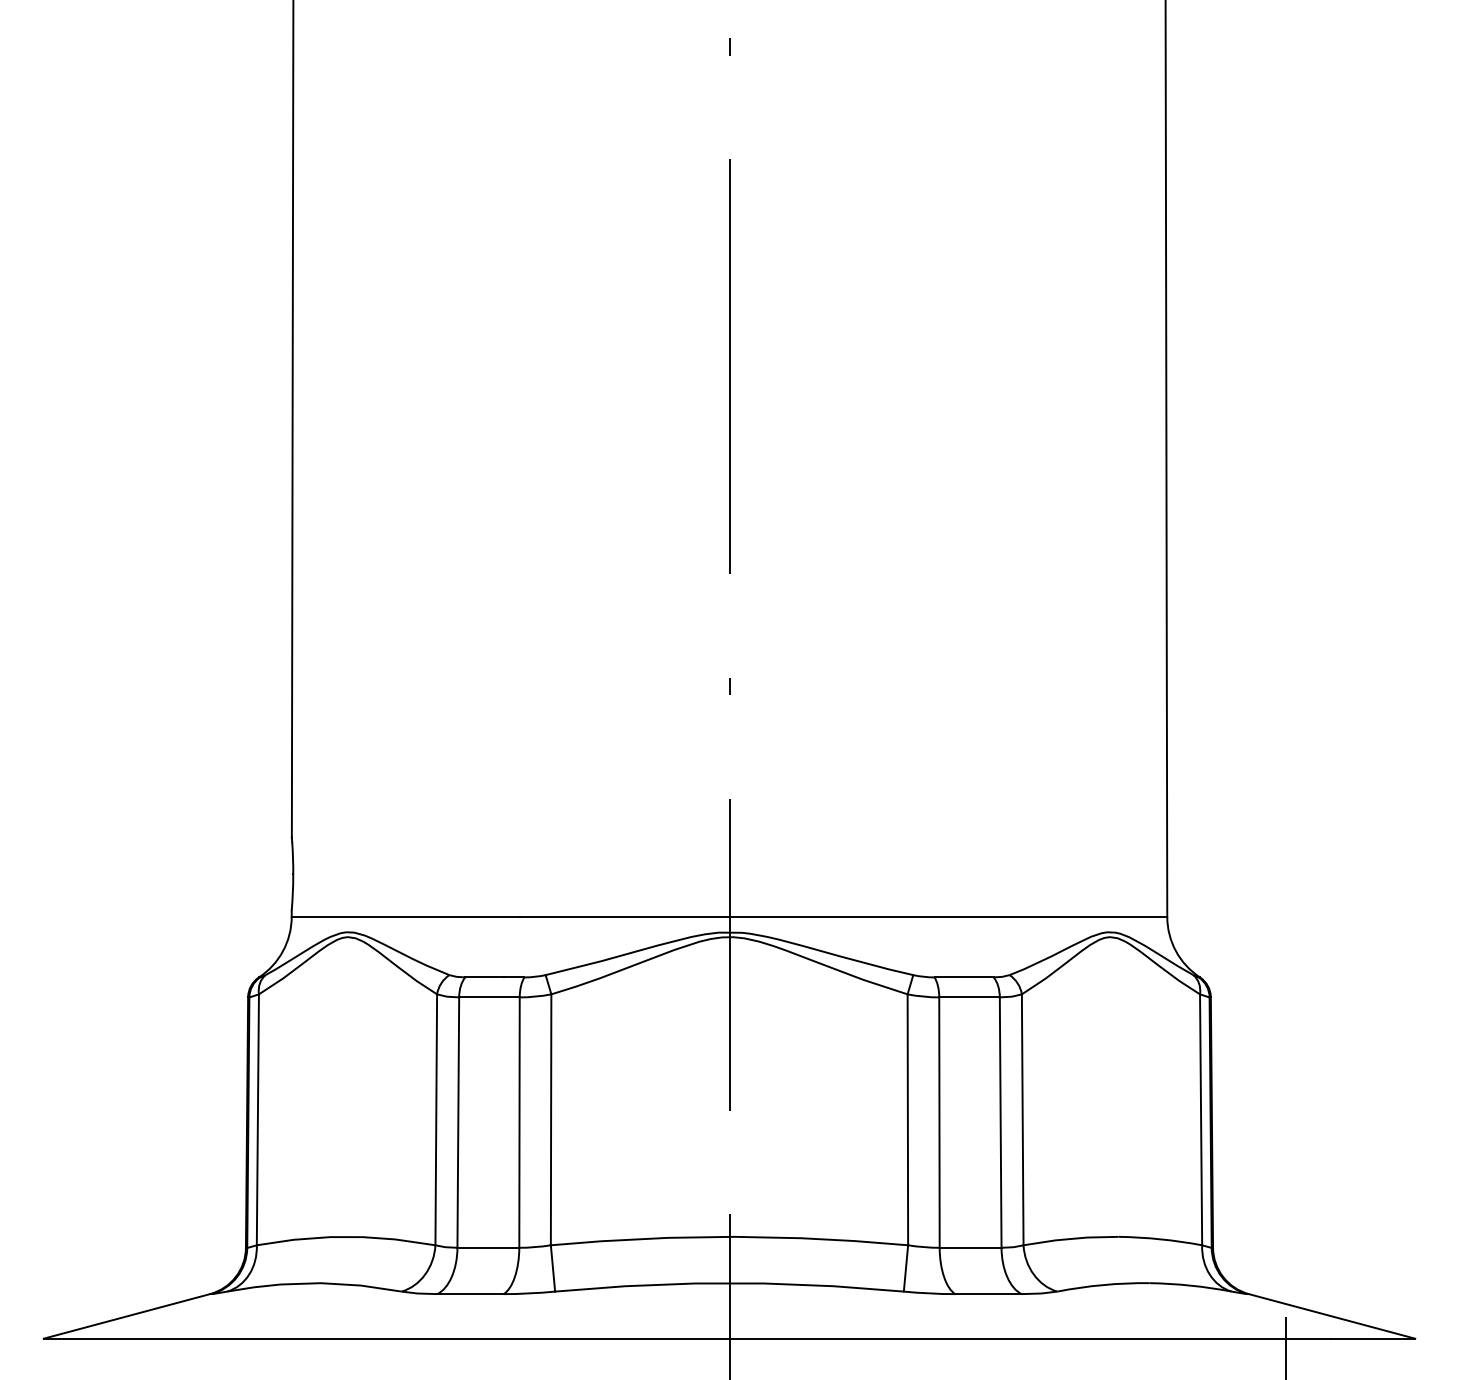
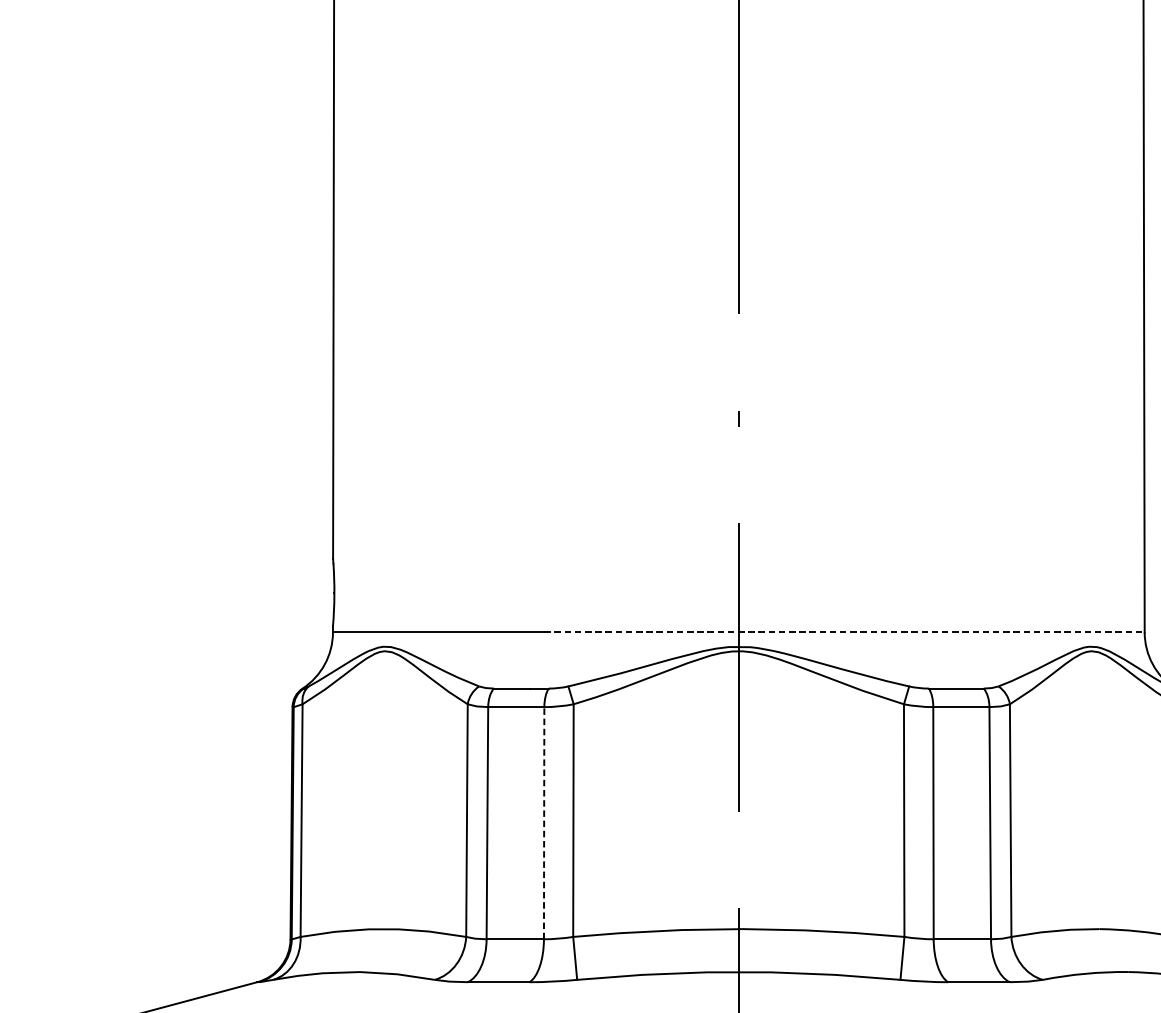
line: (843, 916) -> (844, 632), solid -> dashed
line: (519, 1122) -> (544, 823), solid -> dashed

